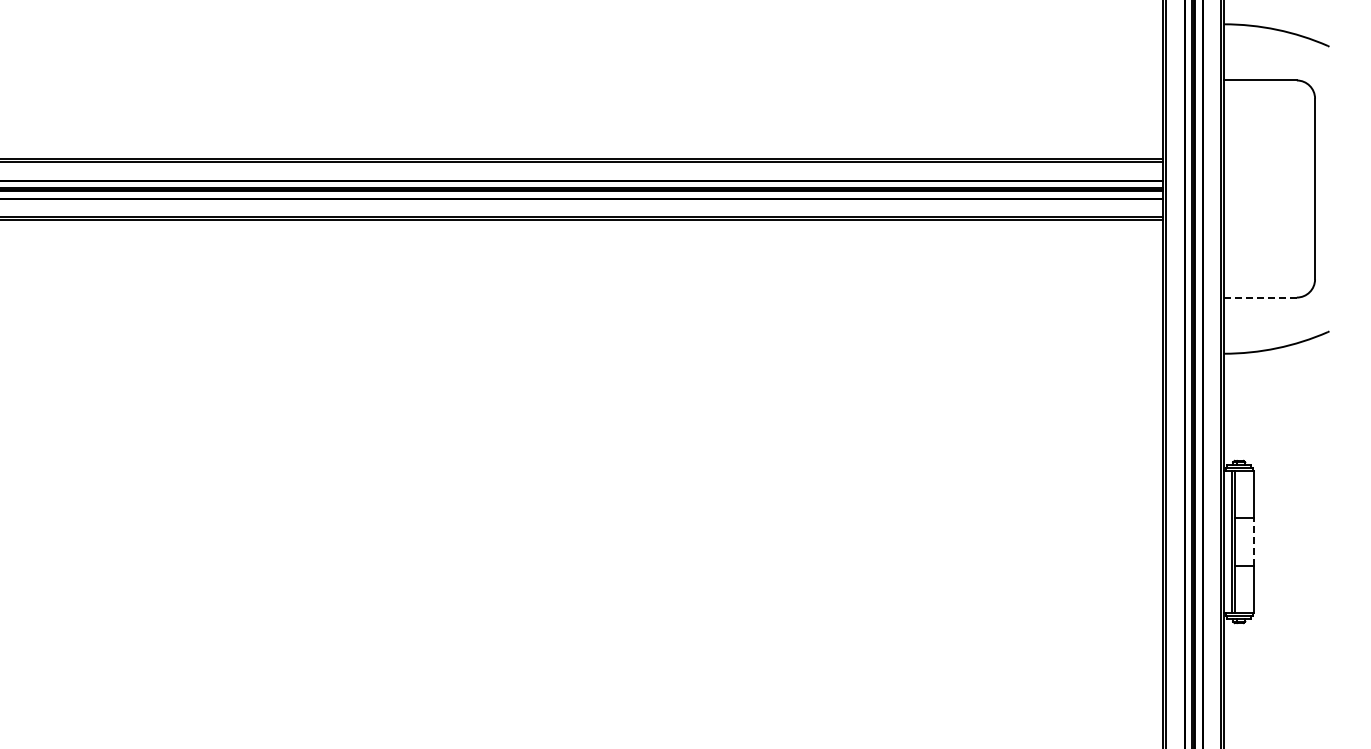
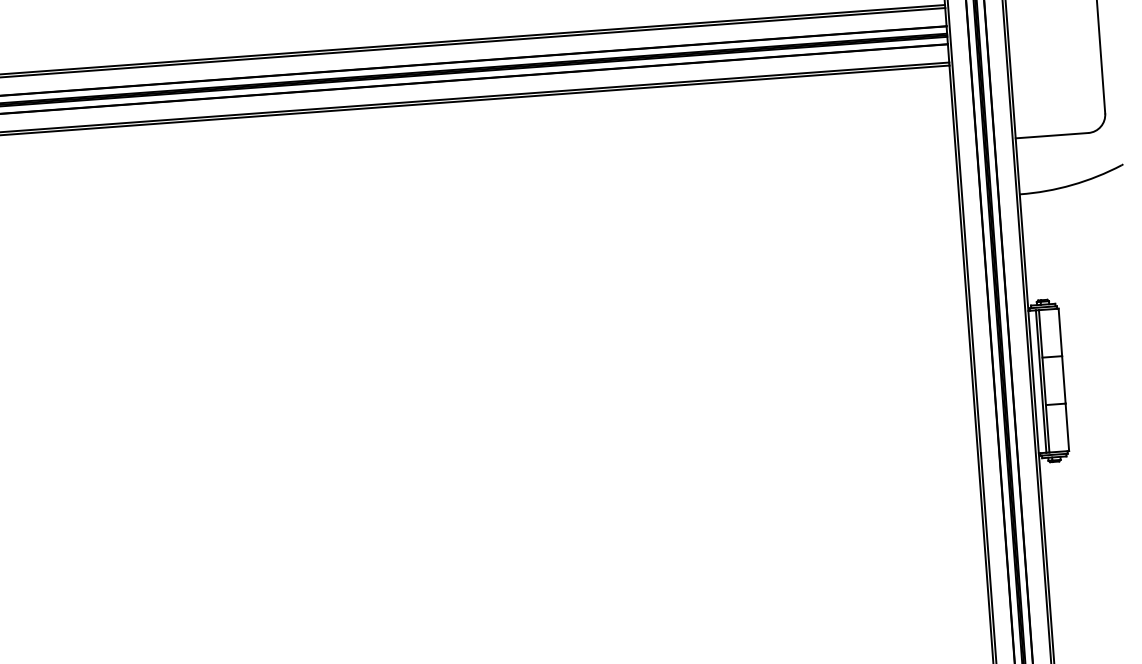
line: (1259, 297) -> (1051, 135), dashed -> solid
line: (1254, 542) -> (1064, 380), dashed -> solid

